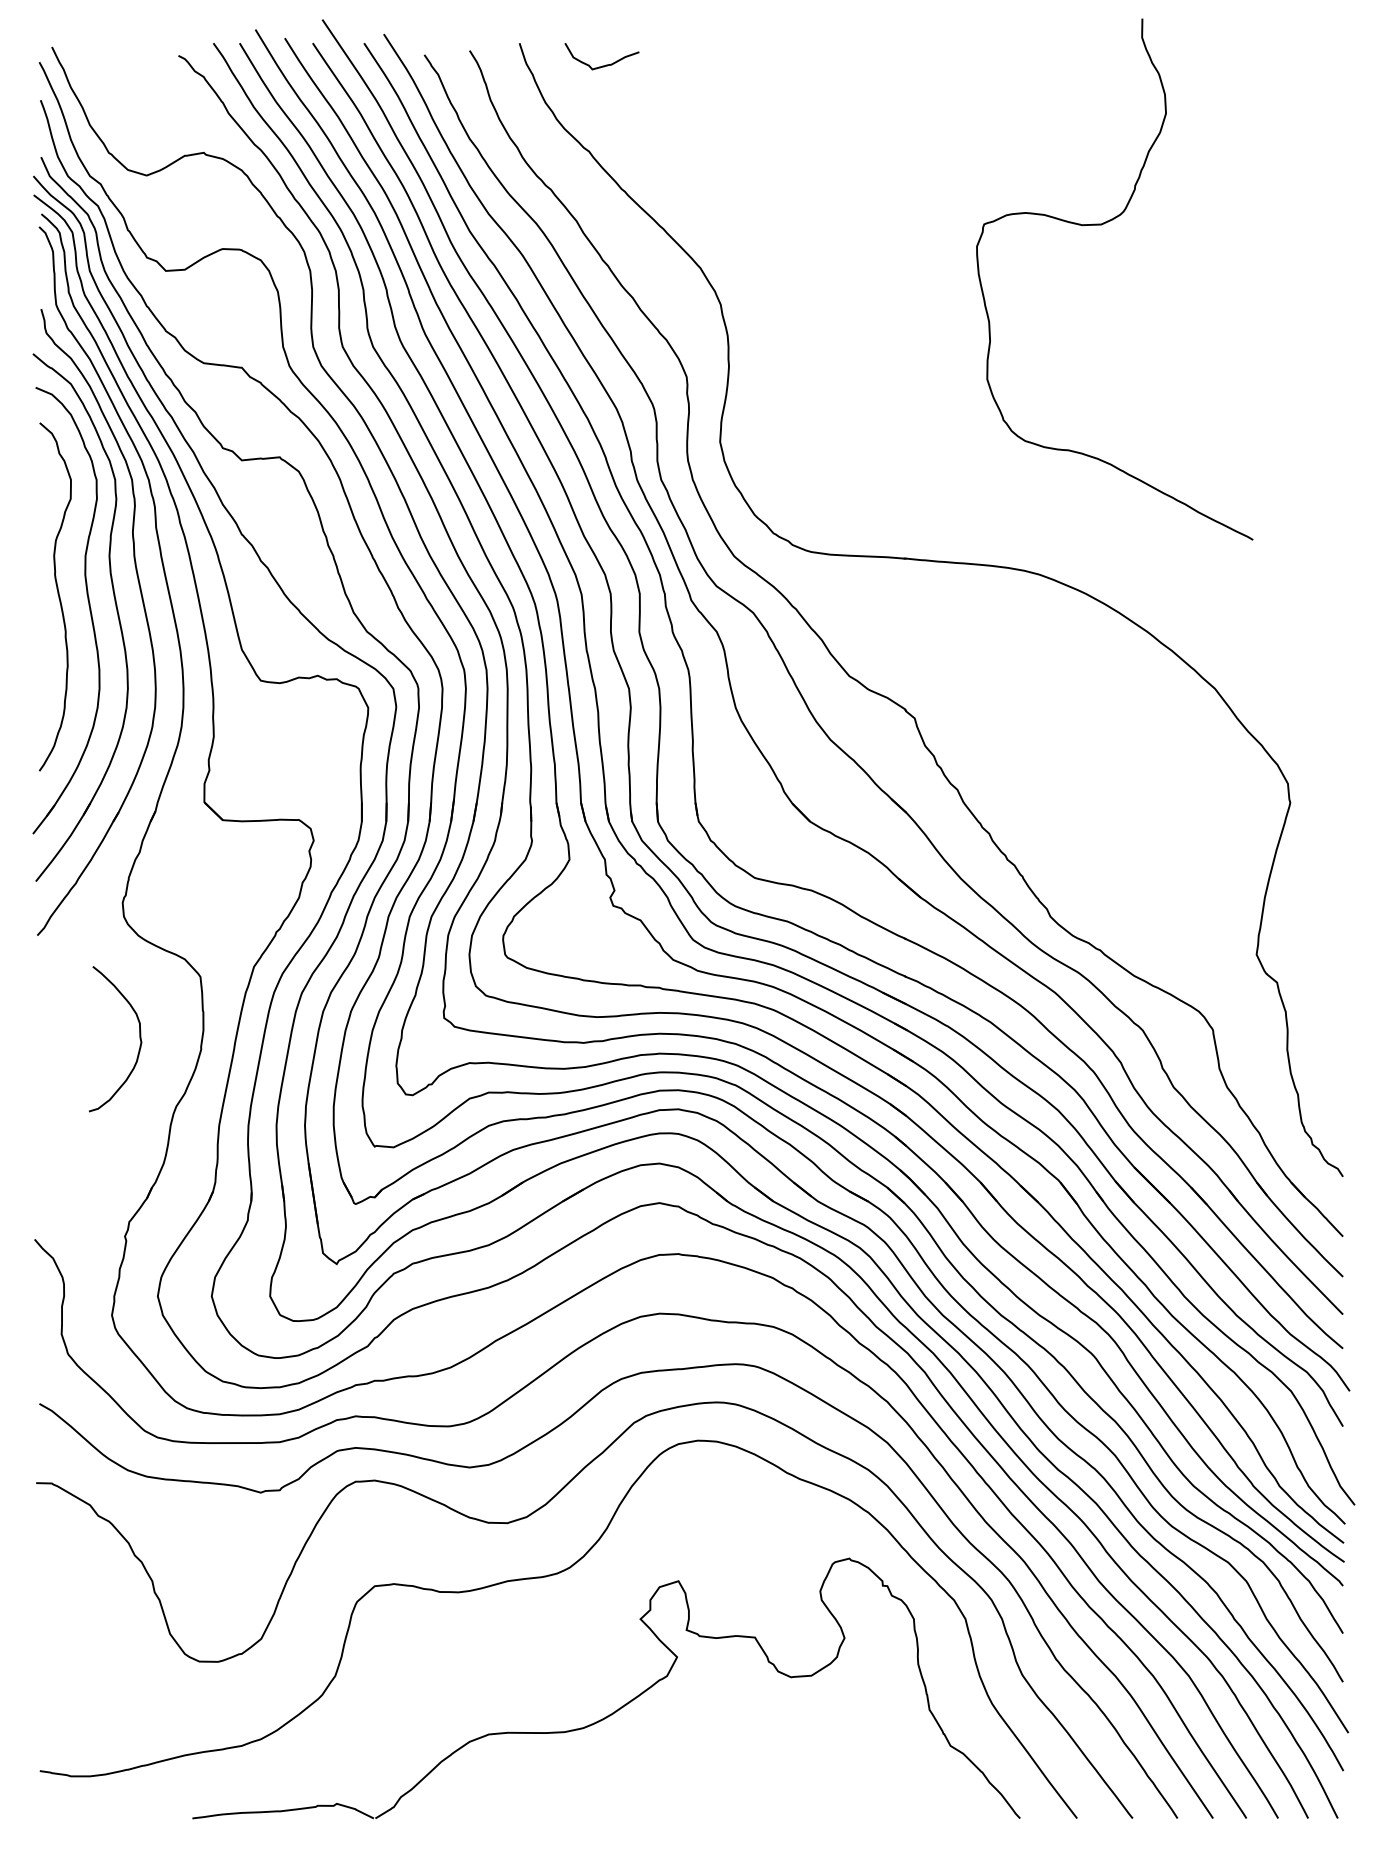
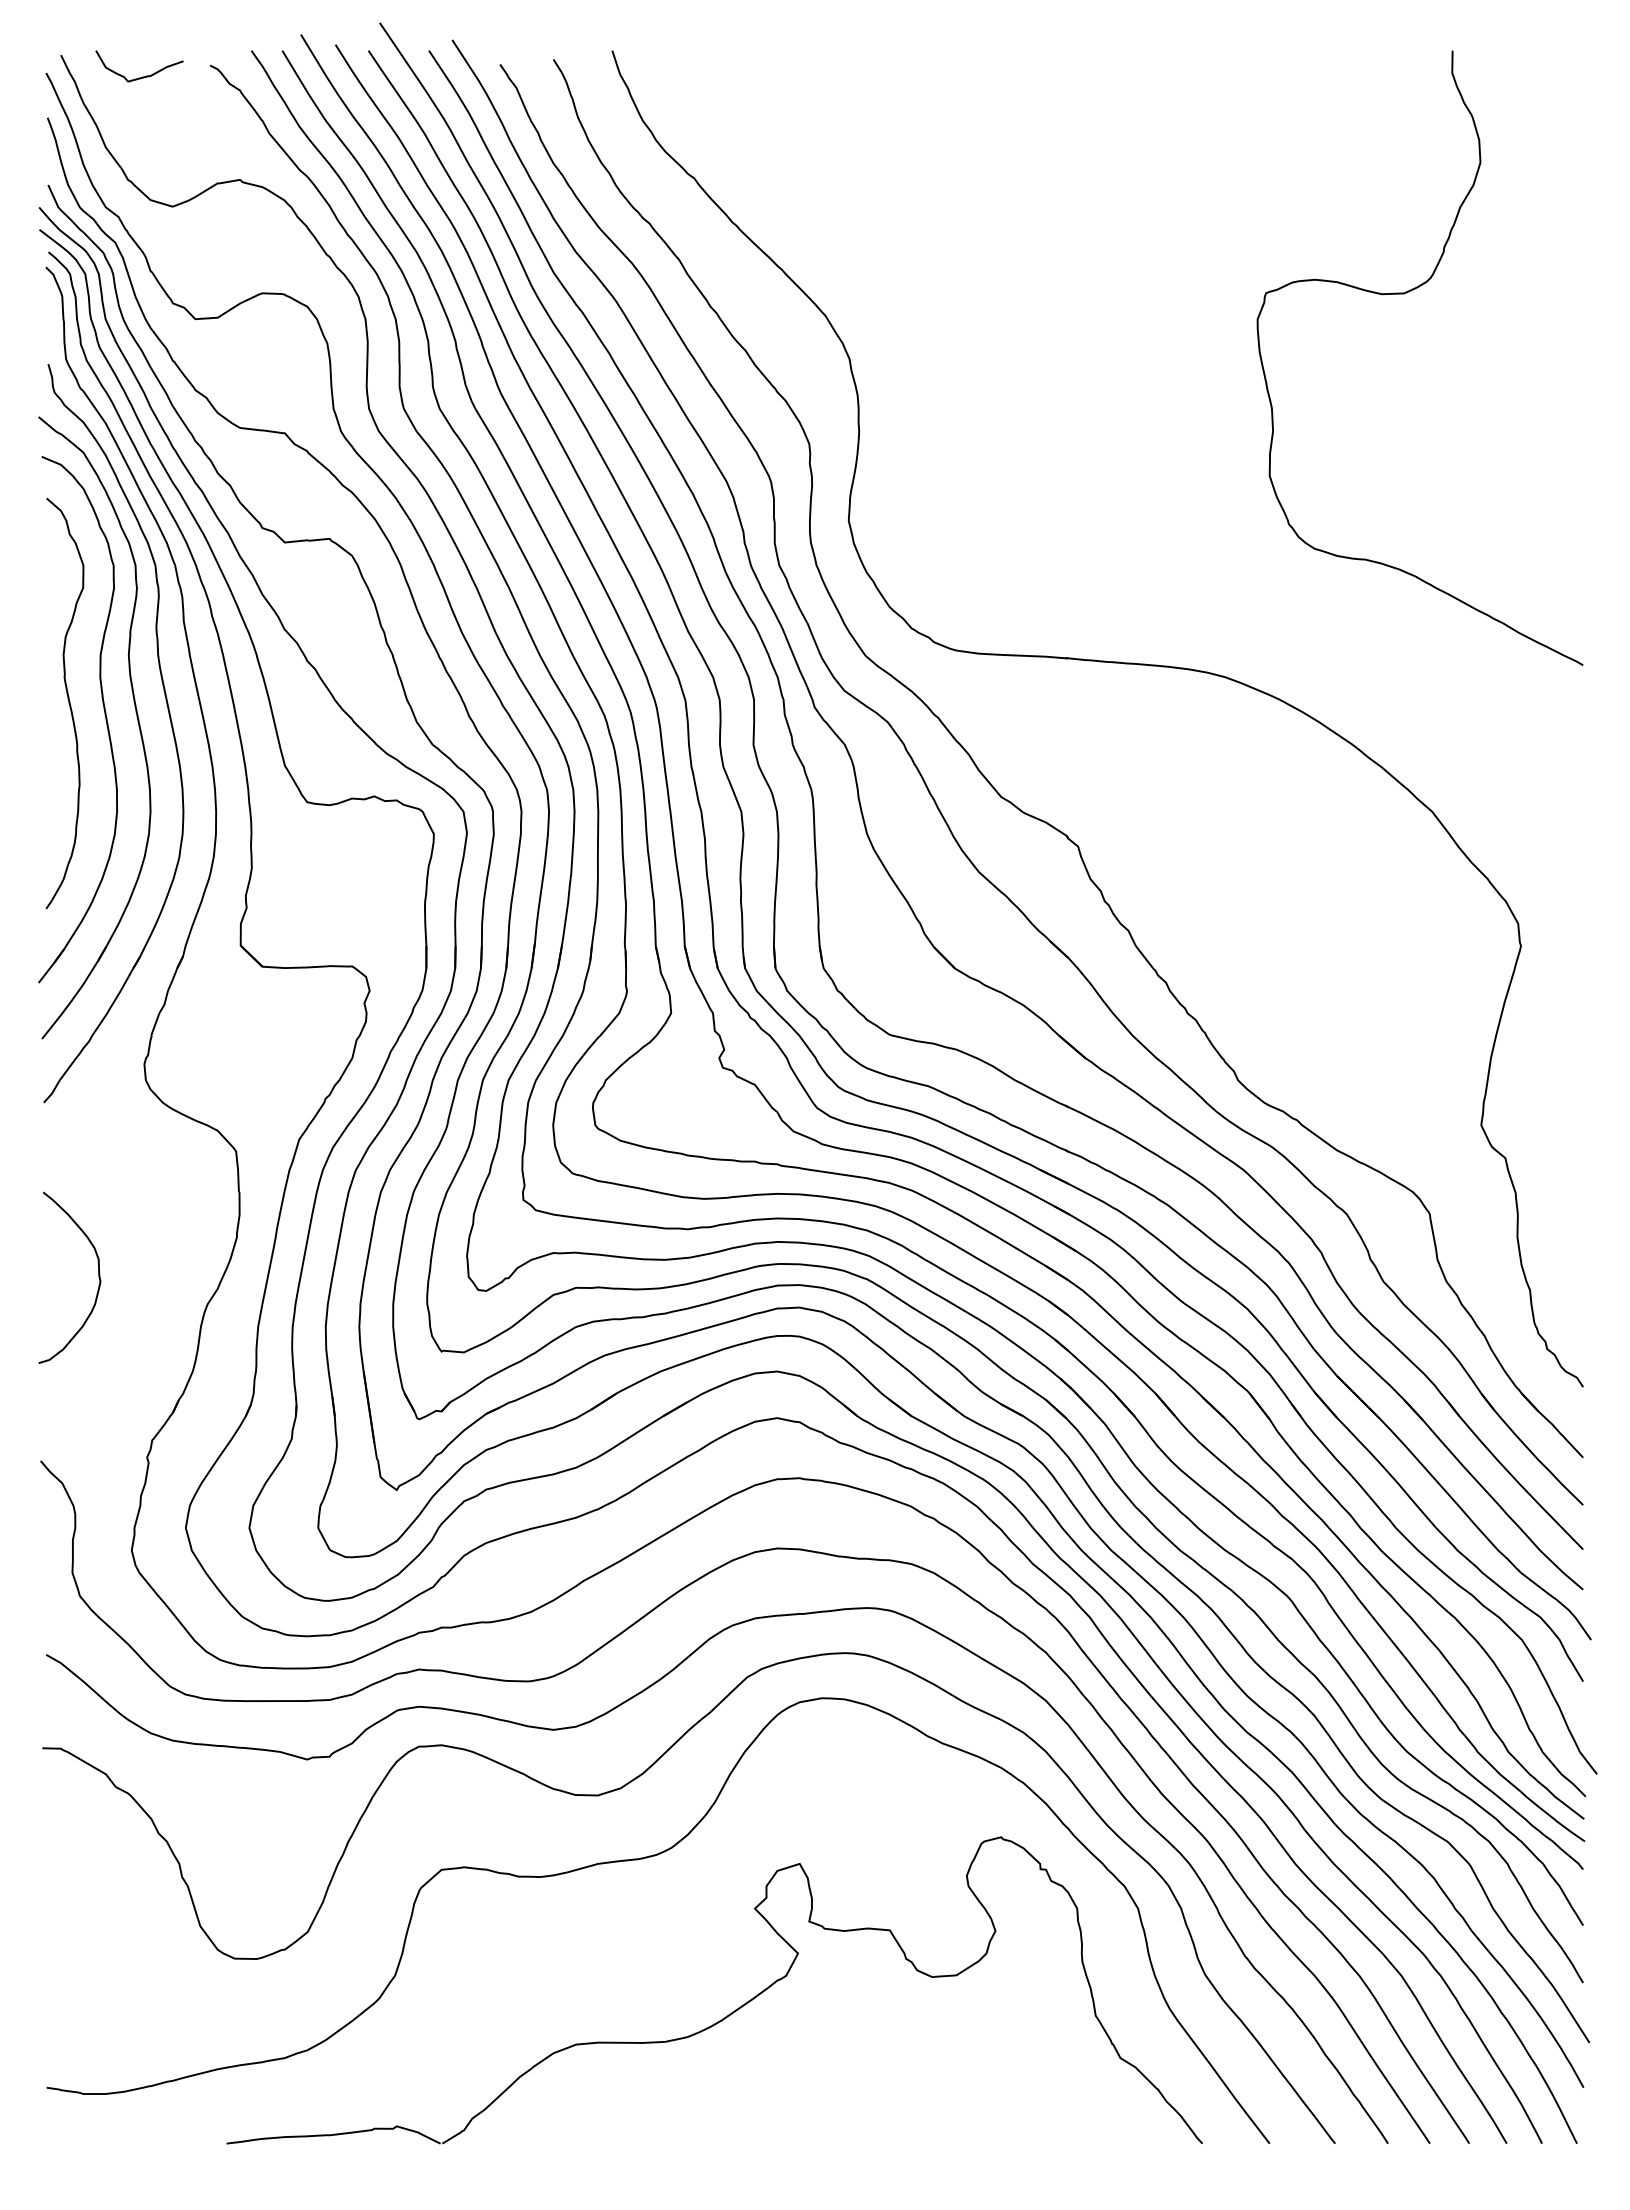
curve: (604, 65) -> (142, 76), moved
curve: (1101, 225) -> (1404, 294), moved
curve: (139, 1038) -> (98, 1277), moved

